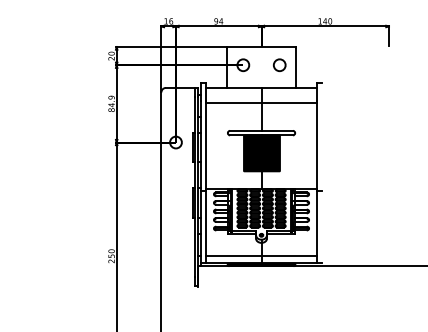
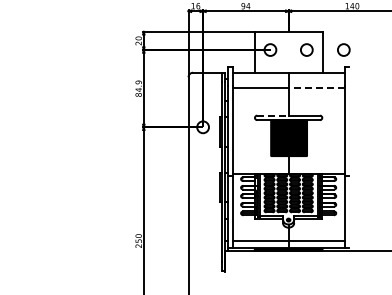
circle: (316, 65) -> (343, 50), added
line: (289, 103) -> (316, 88), solid -> dashed
line: (245, 130) -> (272, 115), solid -> dashed

